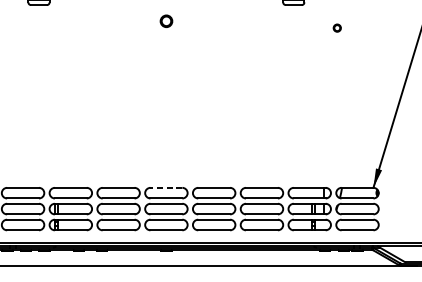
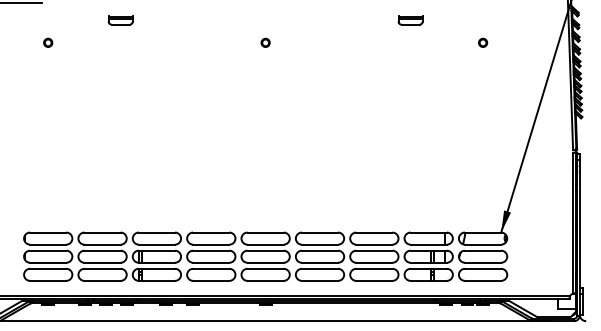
part: (166, 20) -> (265, 42), size x0.62
part: (337, 27) -> (483, 42), moved
line: (166, 187) -> (265, 232), dashed -> solid

